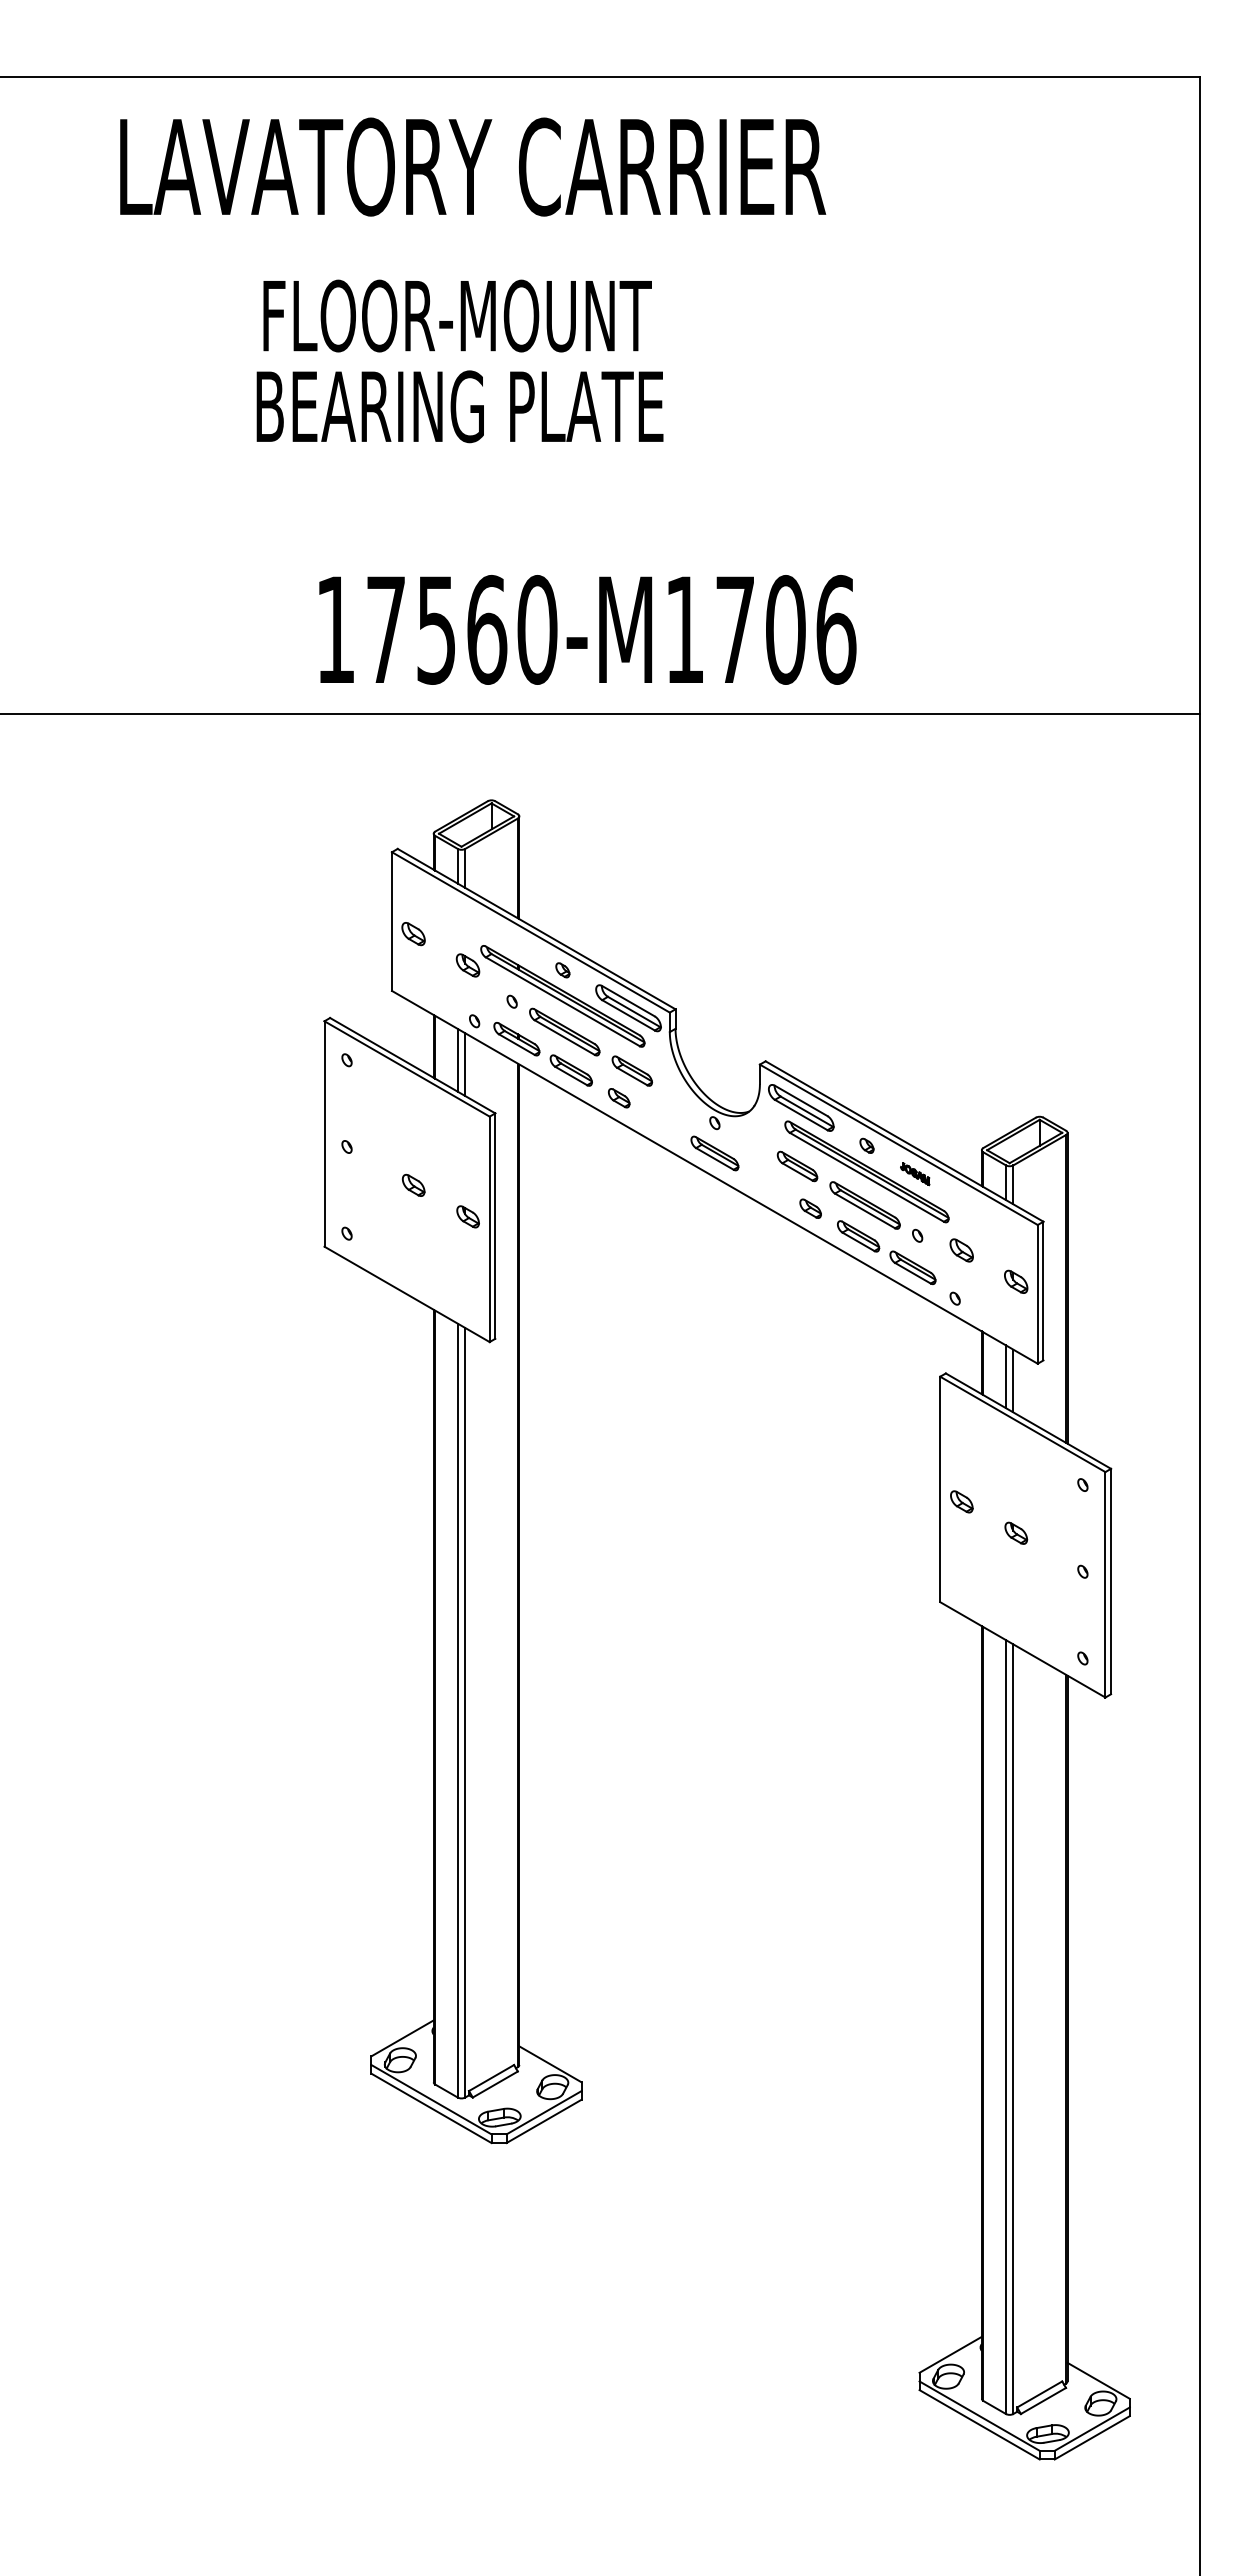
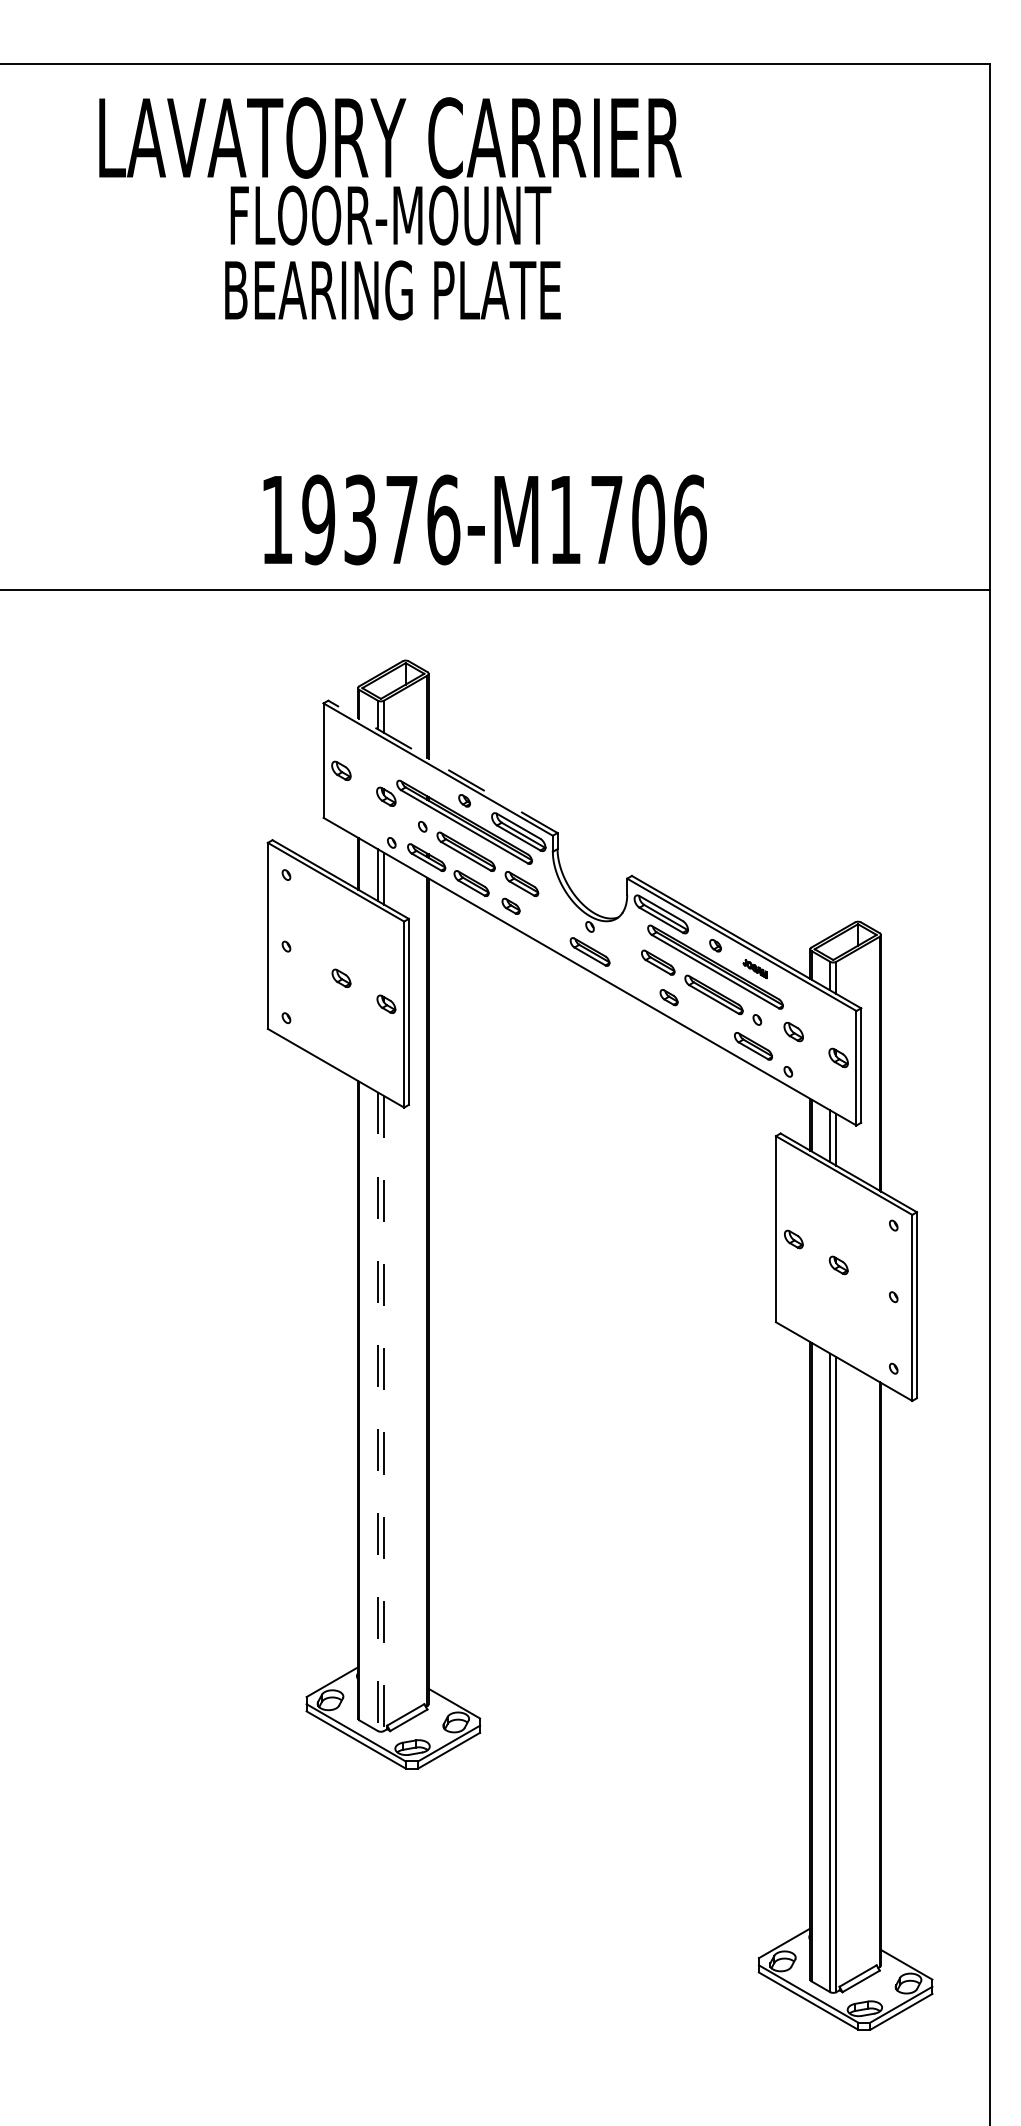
text: (459, 361) -> (392, 253), moved
text: (461, 629) -> (380, 519), 17560-M1706 -> 19376-M1706
line: (536, 928) -> (442, 766), solid -> dashed
part: (858, 1236) -> (708, 1020), removed
line: (457, 1710) -> (377, 1411), solid -> dashed
line: (465, 1712) -> (384, 1413), solid -> dashed

